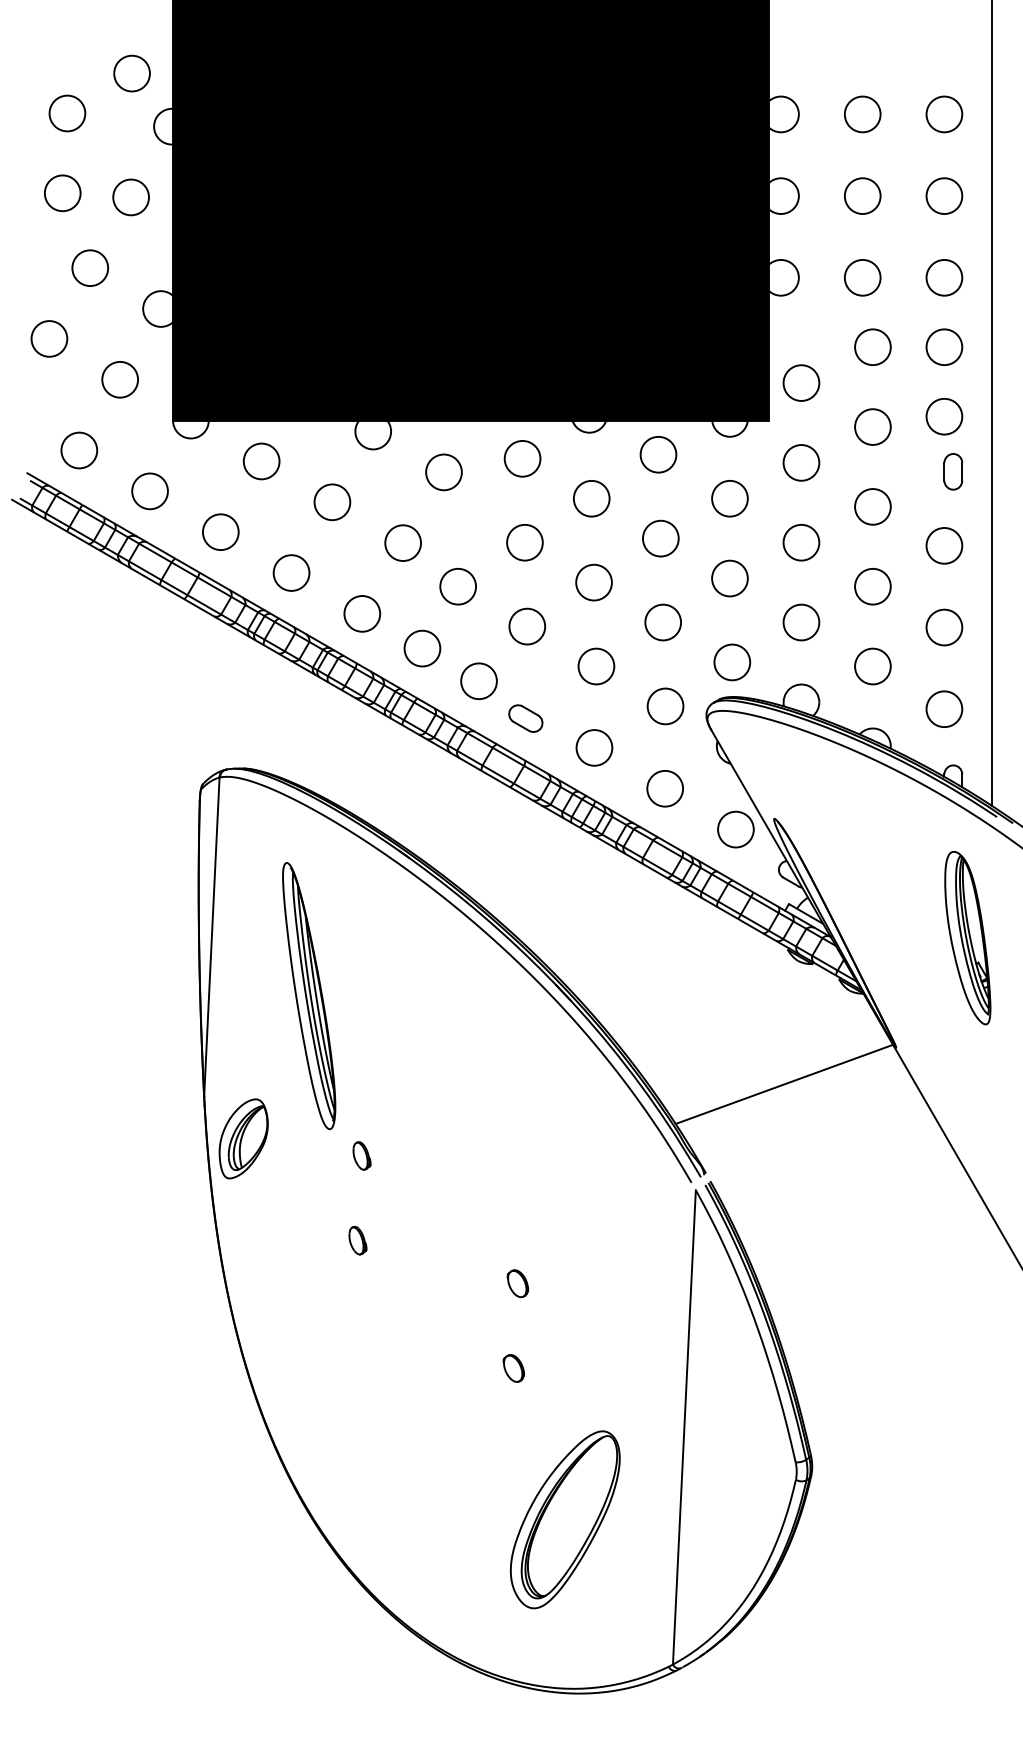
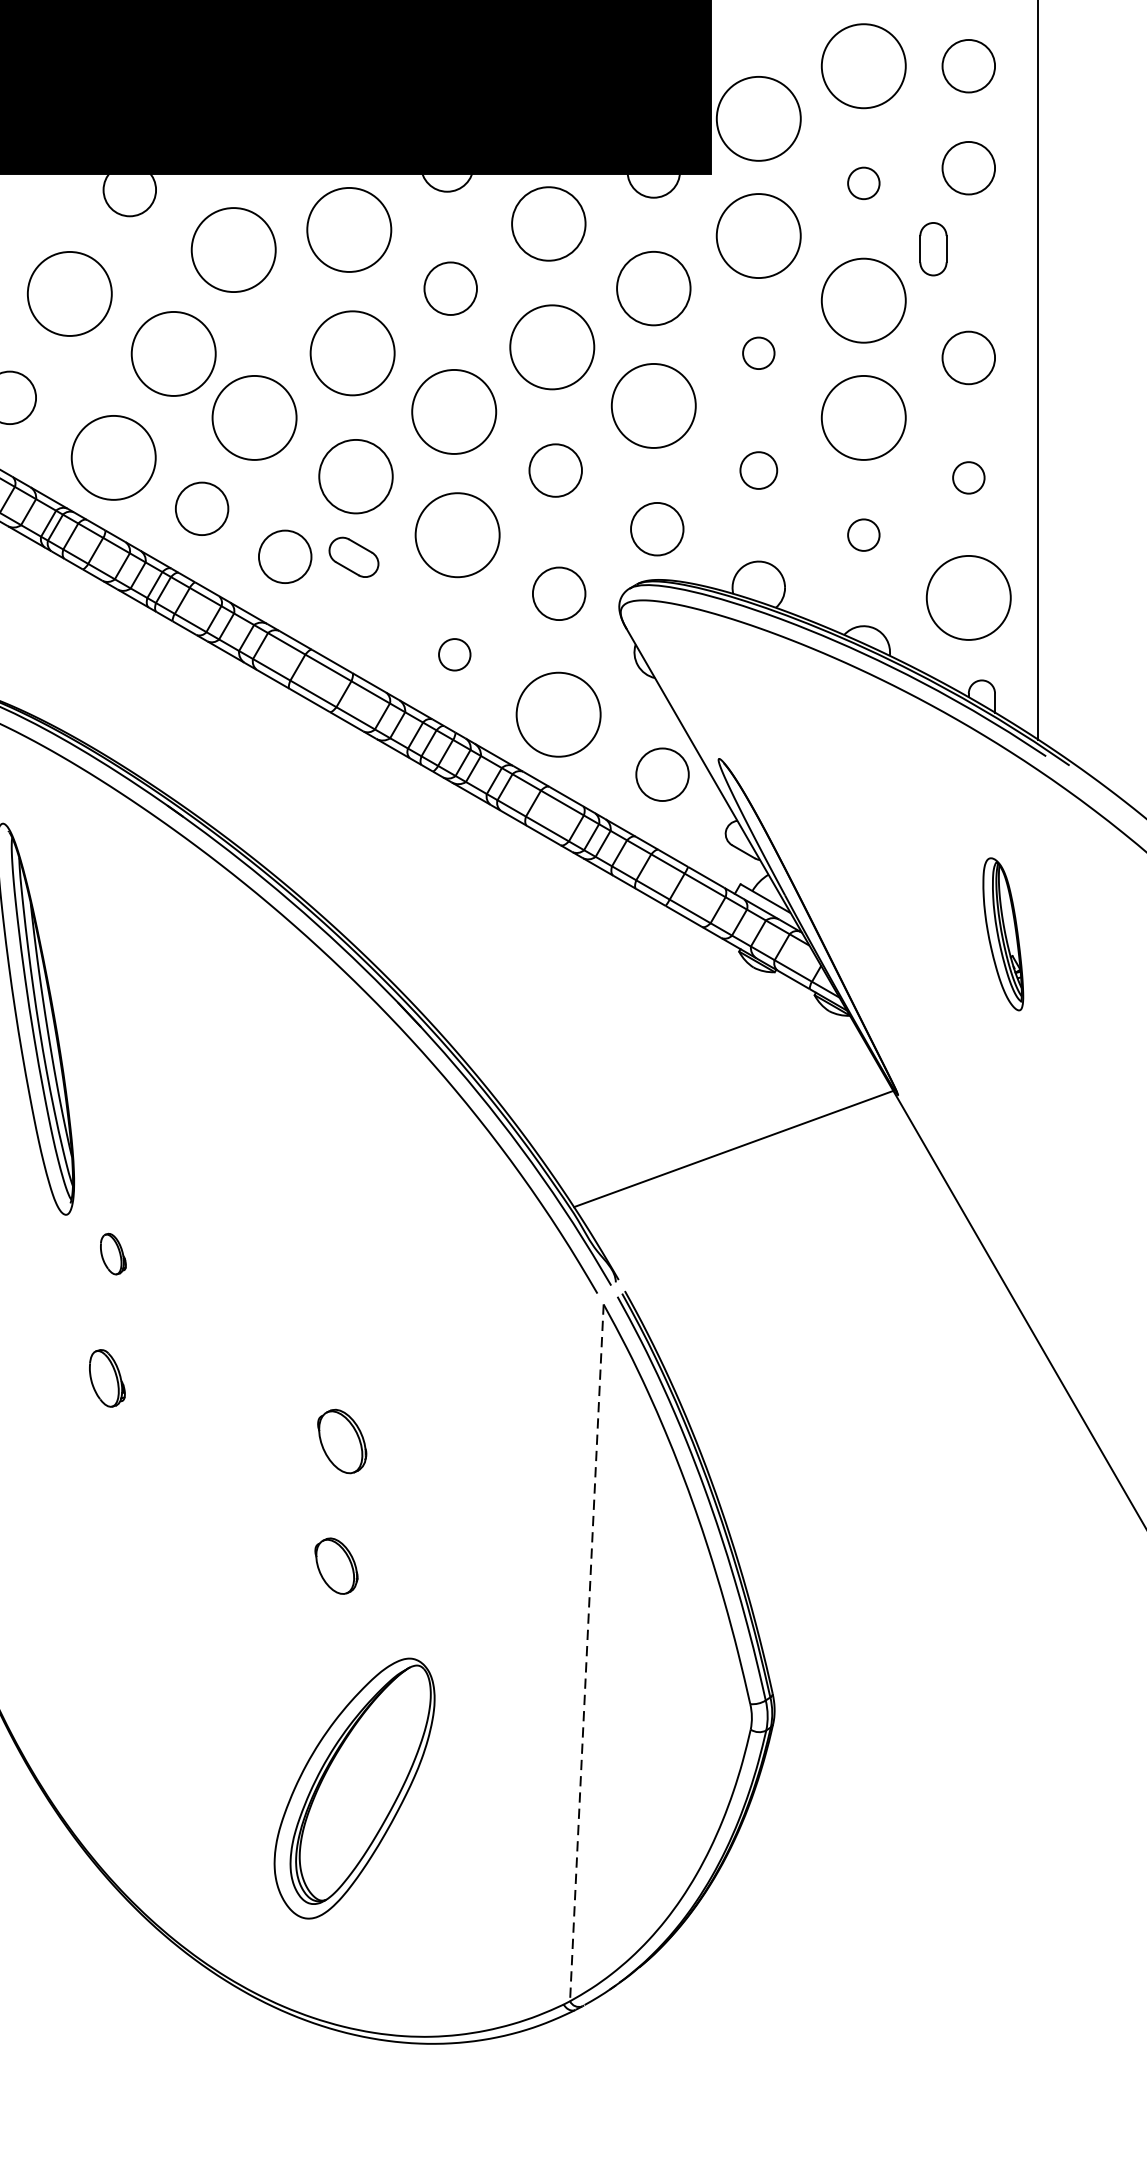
circle: (872, 347) -> (863, 66), size x1.6
circle: (801, 382) -> (758, 117), size x1.6
circle: (872, 426) -> (863, 182), size x0.6
circle: (658, 454) -> (548, 223), size x1.4
circle: (522, 458) -> (349, 229), size x1.6
circle: (801, 462) -> (758, 235), size x1.6
part: (953, 471) -> (933, 248), moved
circle: (443, 472) -> (233, 250), size x1.6
circle: (729, 498) -> (653, 288), size x1.4
circle: (332, 502) -> (69, 294), size x1.6
circle: (872, 506) -> (863, 300), size x1.6
circle: (660, 538) -> (551, 347), size x1.6
circle: (524, 542) -> (351, 353), size x1.6
circle: (801, 542) -> (758, 353), size x0.6
circle: (403, 543) -> (174, 354), size x1.6
circle: (729, 578) -> (653, 405), size x1.6
circle: (593, 582) -> (453, 411), size x1.6
circle: (458, 586) -> (255, 417), size x1.6
circle: (872, 586) -> (863, 417), size x1.6
circle: (362, 613) -> (114, 457), size x1.6
circle: (801, 622) -> (758, 470), size x0.7
circle: (527, 626) -> (356, 476), size x1.4
circle: (944, 627) -> (968, 477), size x0.6
circle: (596, 666) -> (457, 535), size x1.6
circle: (872, 666) -> (863, 535), size x0.6
circle: (944, 709) -> (968, 598), size x1.6
part: (525, 718) -> (353, 557), moved
circle: (594, 747) -> (454, 654), size x0.6
circle: (665, 788) -> (559, 714), size x1.6
part: (967, 938) -> (1002, 934), size x0.6
part: (357, 1240) -> (106, 1378), size x1.4
part: (517, 1283) -> (341, 1441), size x1.6
part: (513, 1368) -> (335, 1566), size x1.4
line: (684, 1427) -> (587, 1652), solid -> dashed
part: (564, 1519) -> (353, 1788), moved

